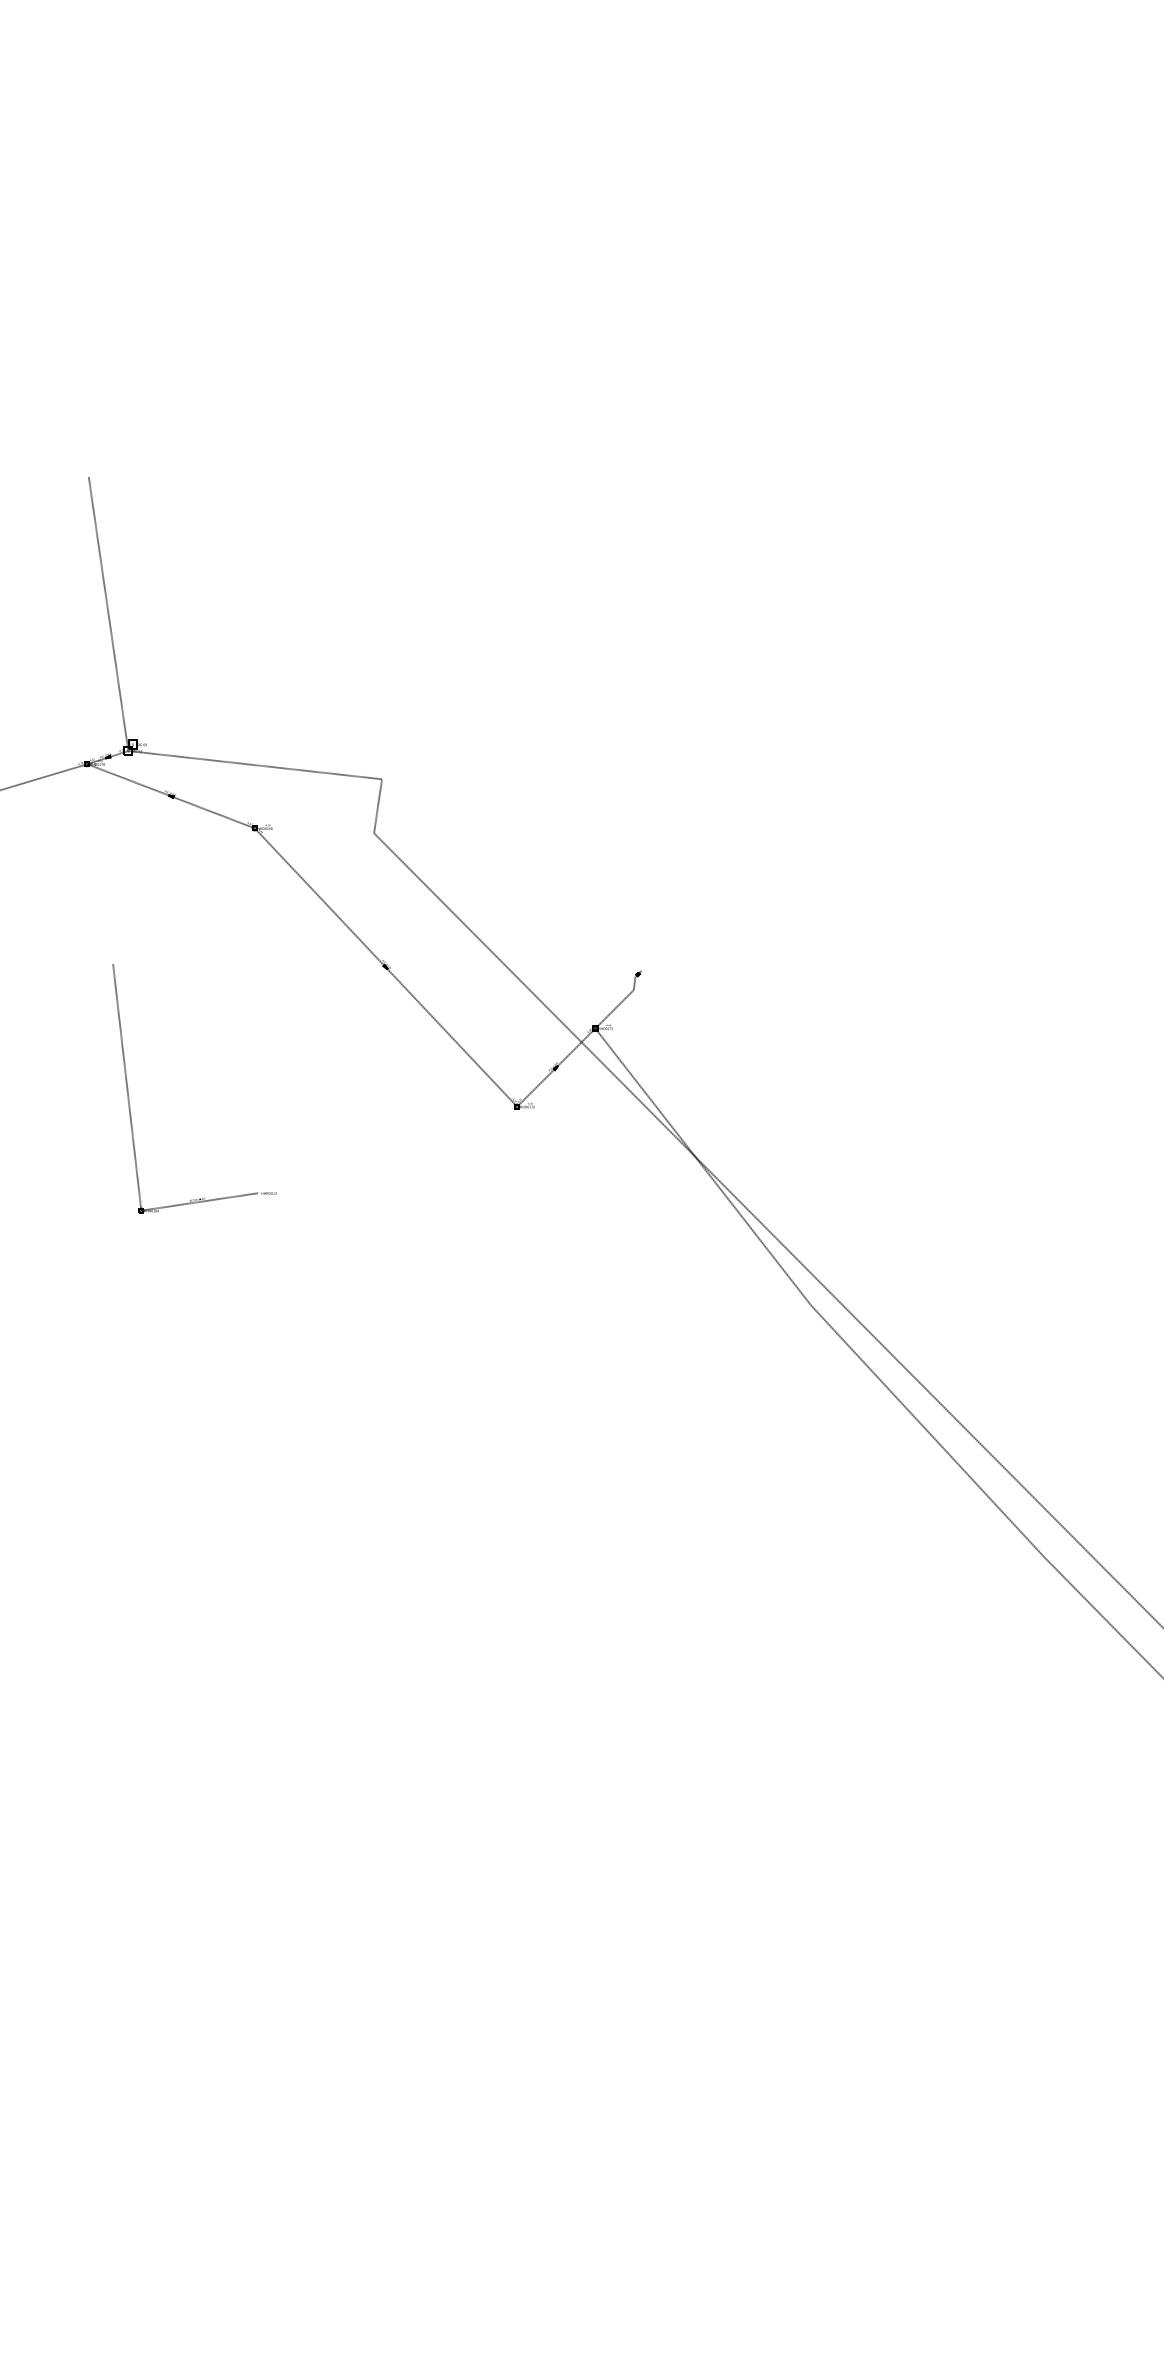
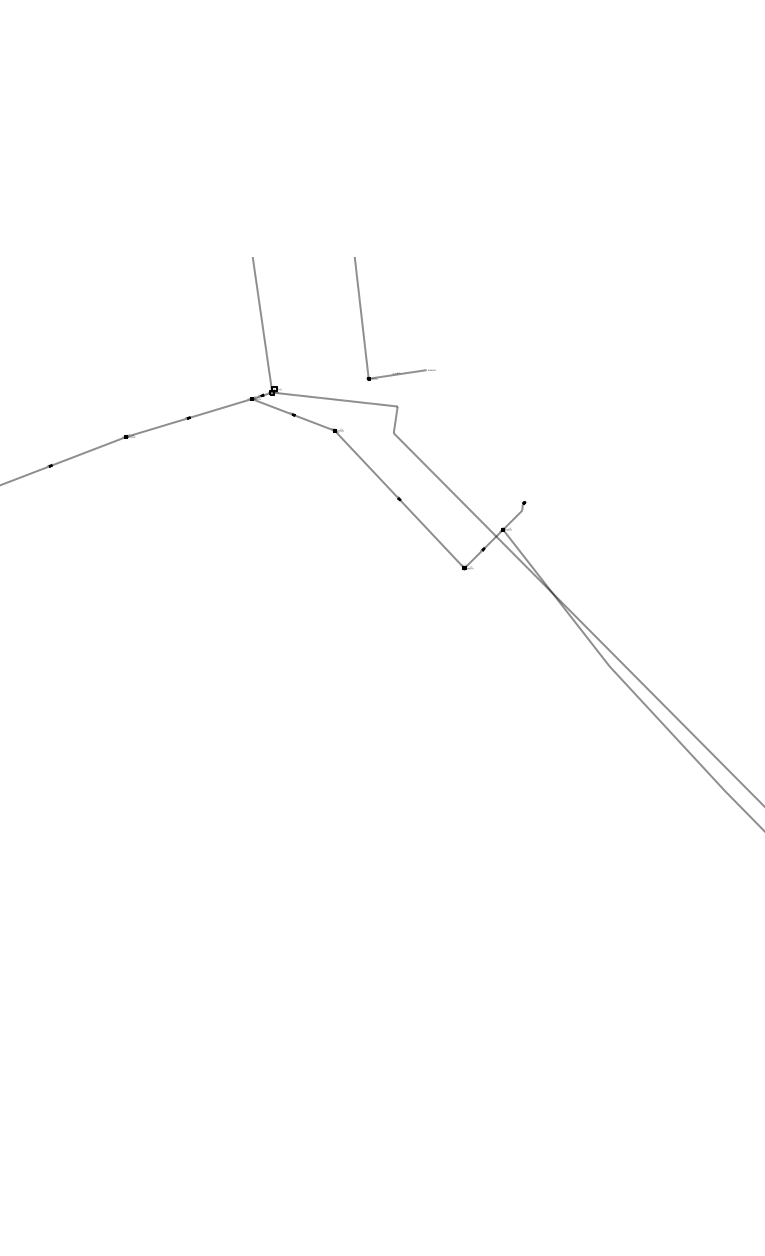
part: (130, 1098) -> (363, 323), moved

